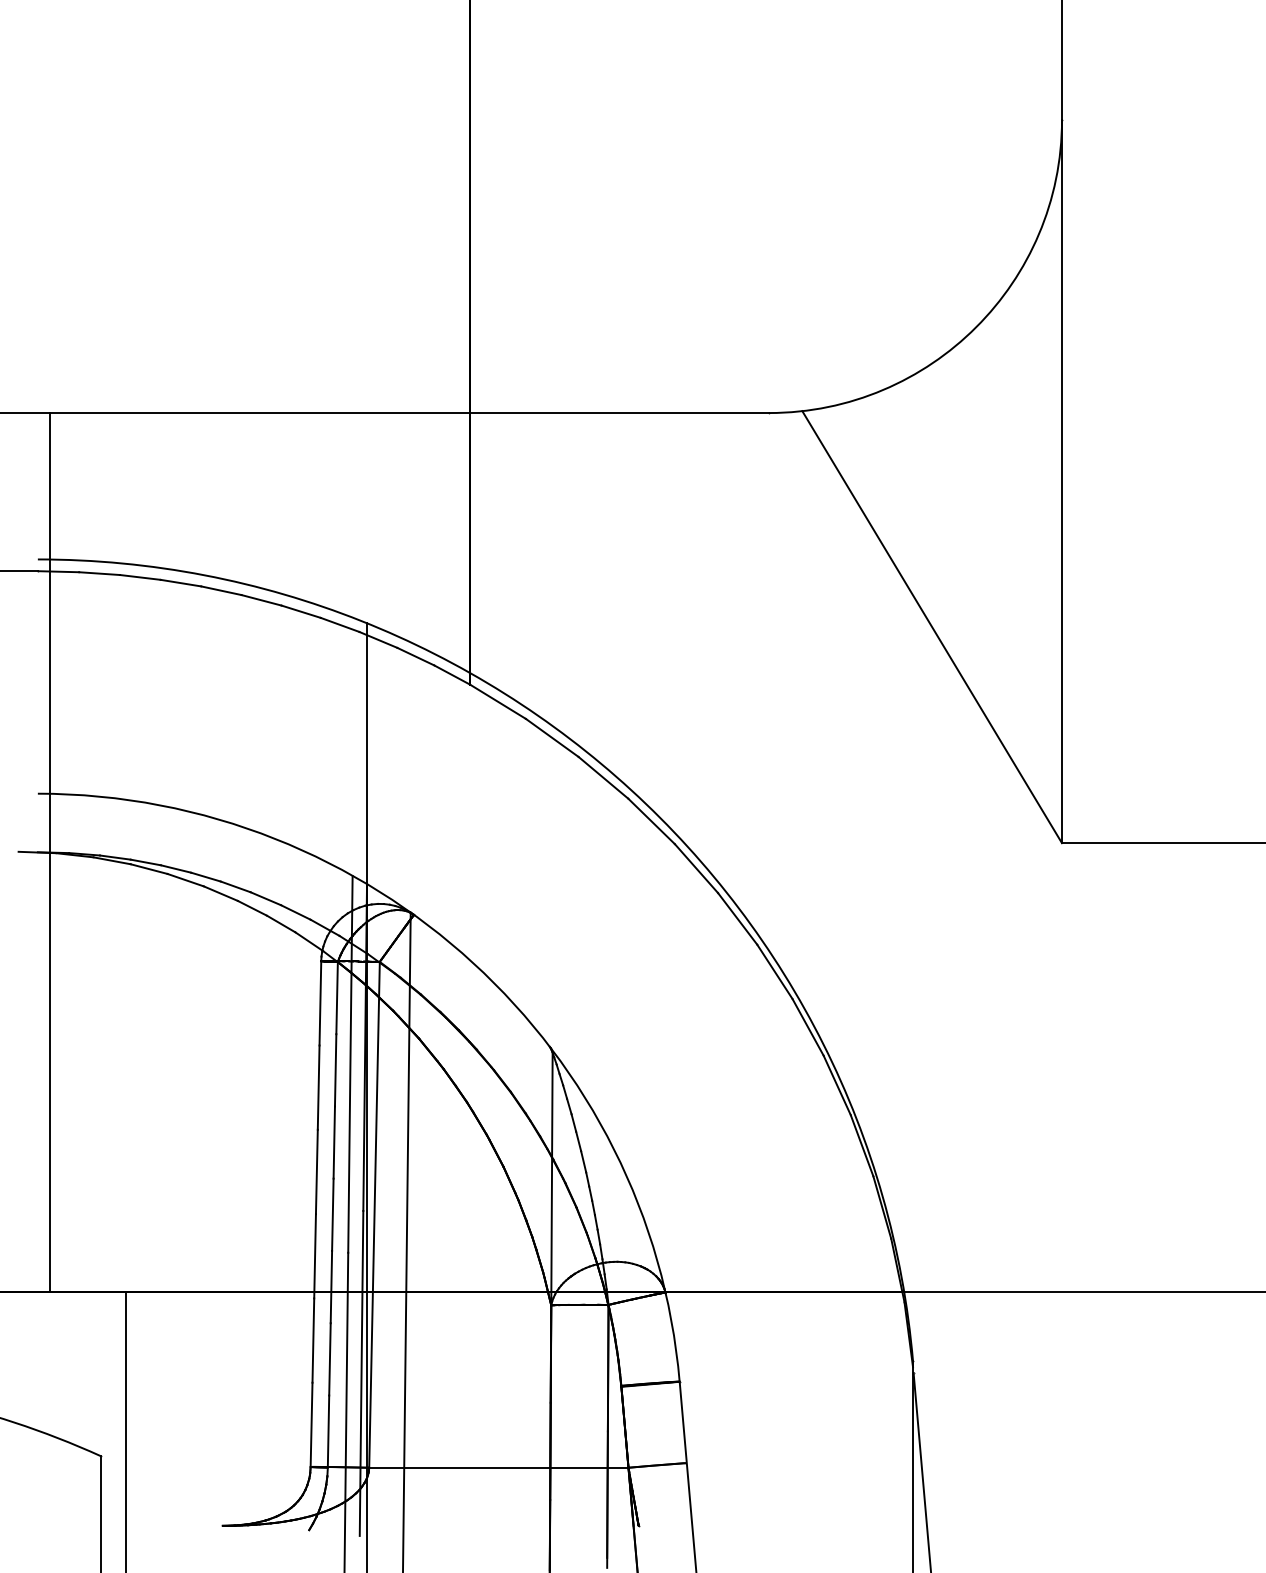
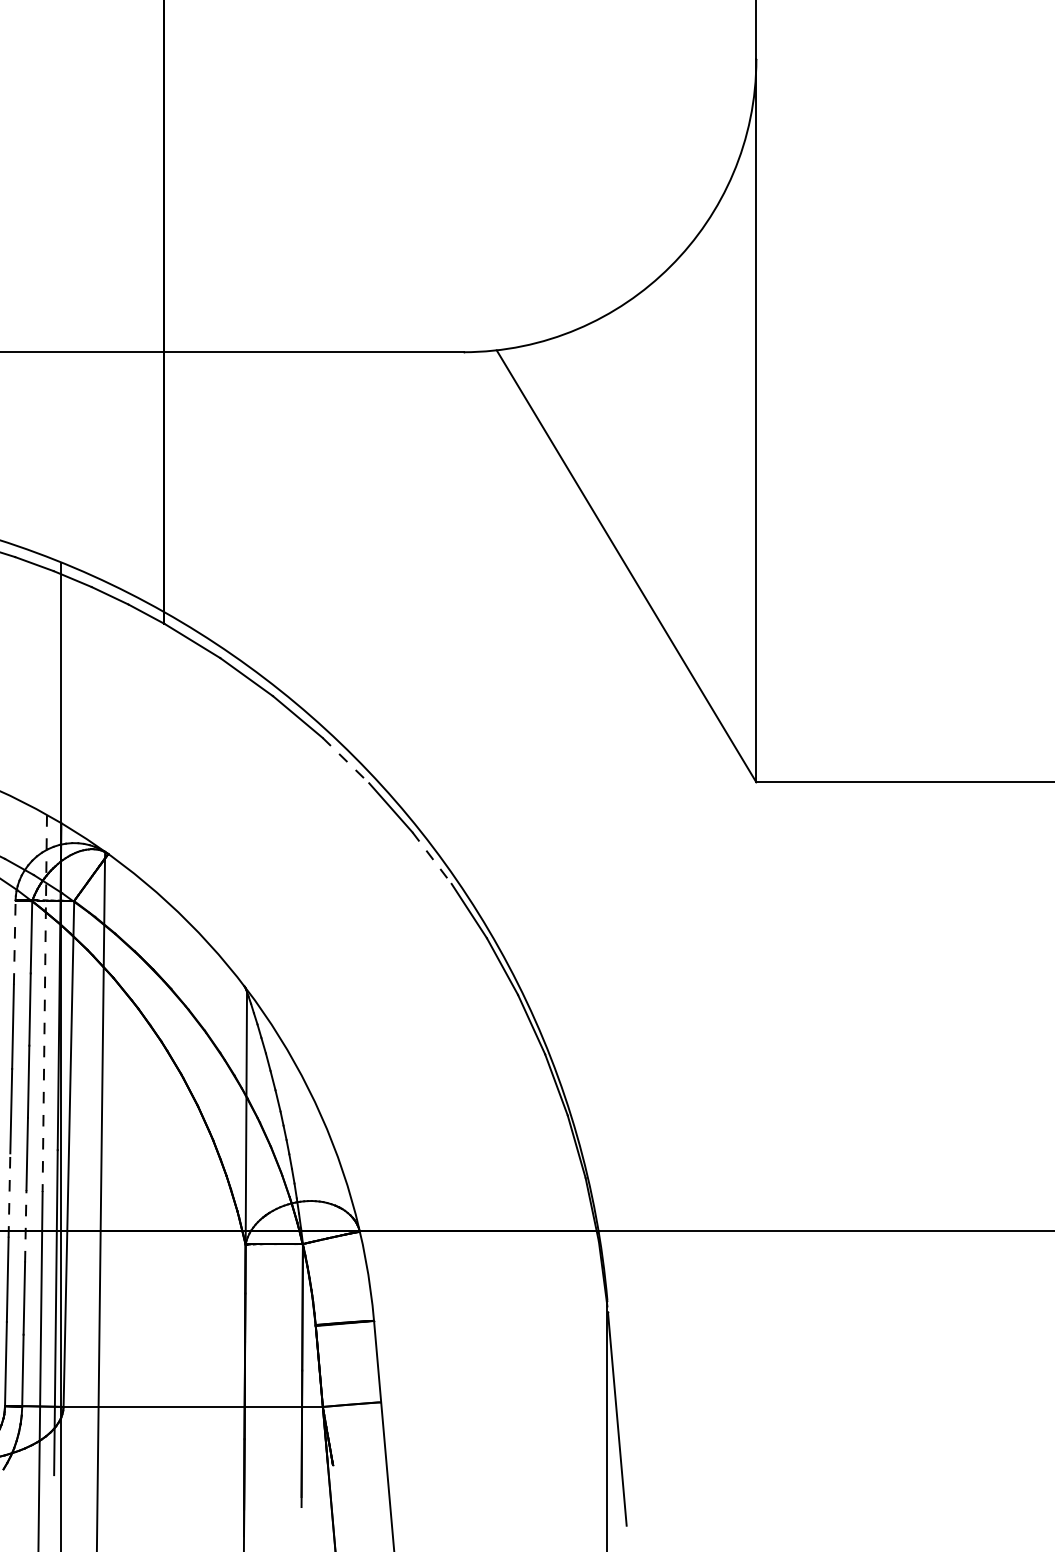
line: (651, 821) -> (345, 760), solid -> dashed
line: (737, 919) -> (431, 858), solid -> dashed
line: (320, 1002) -> (14, 941), solid -> dashed
line: (350, 1064) -> (44, 1003), solid -> dashed
line: (315, 1255) -> (9, 1194), solid -> dashed
line: (331, 1286) -> (25, 1225), solid -> dashed

